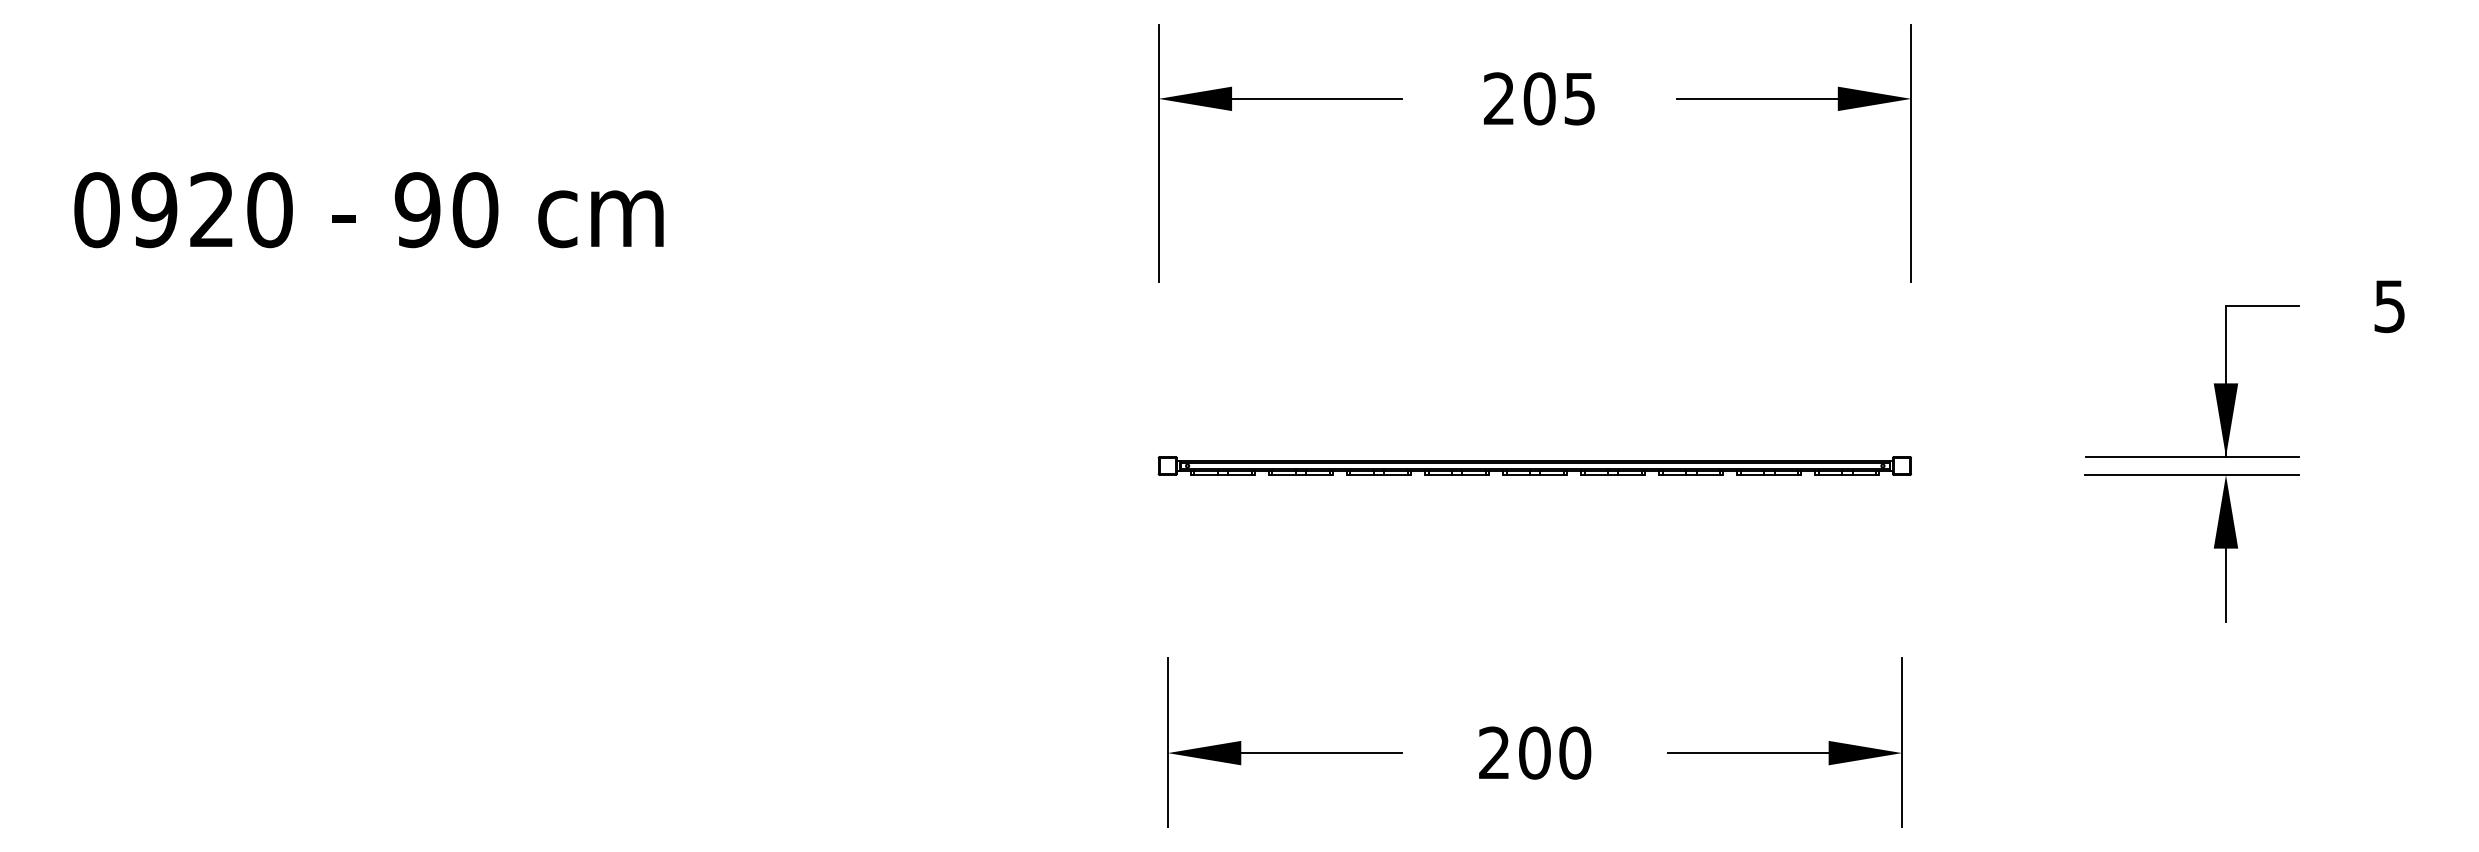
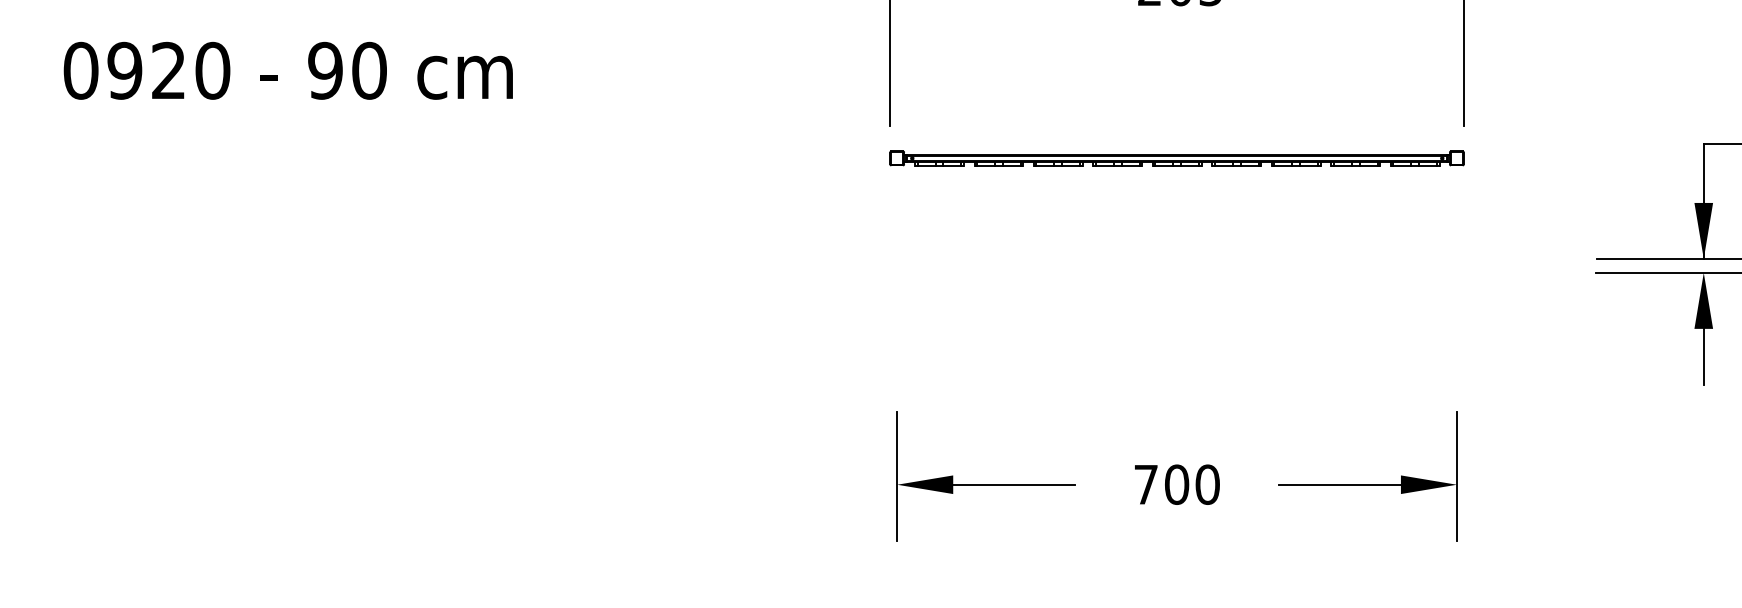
part: (1534, 465) -> (1176, 158), moved
text: (1494, 752) -> (1146, 484), 200 -> 700

